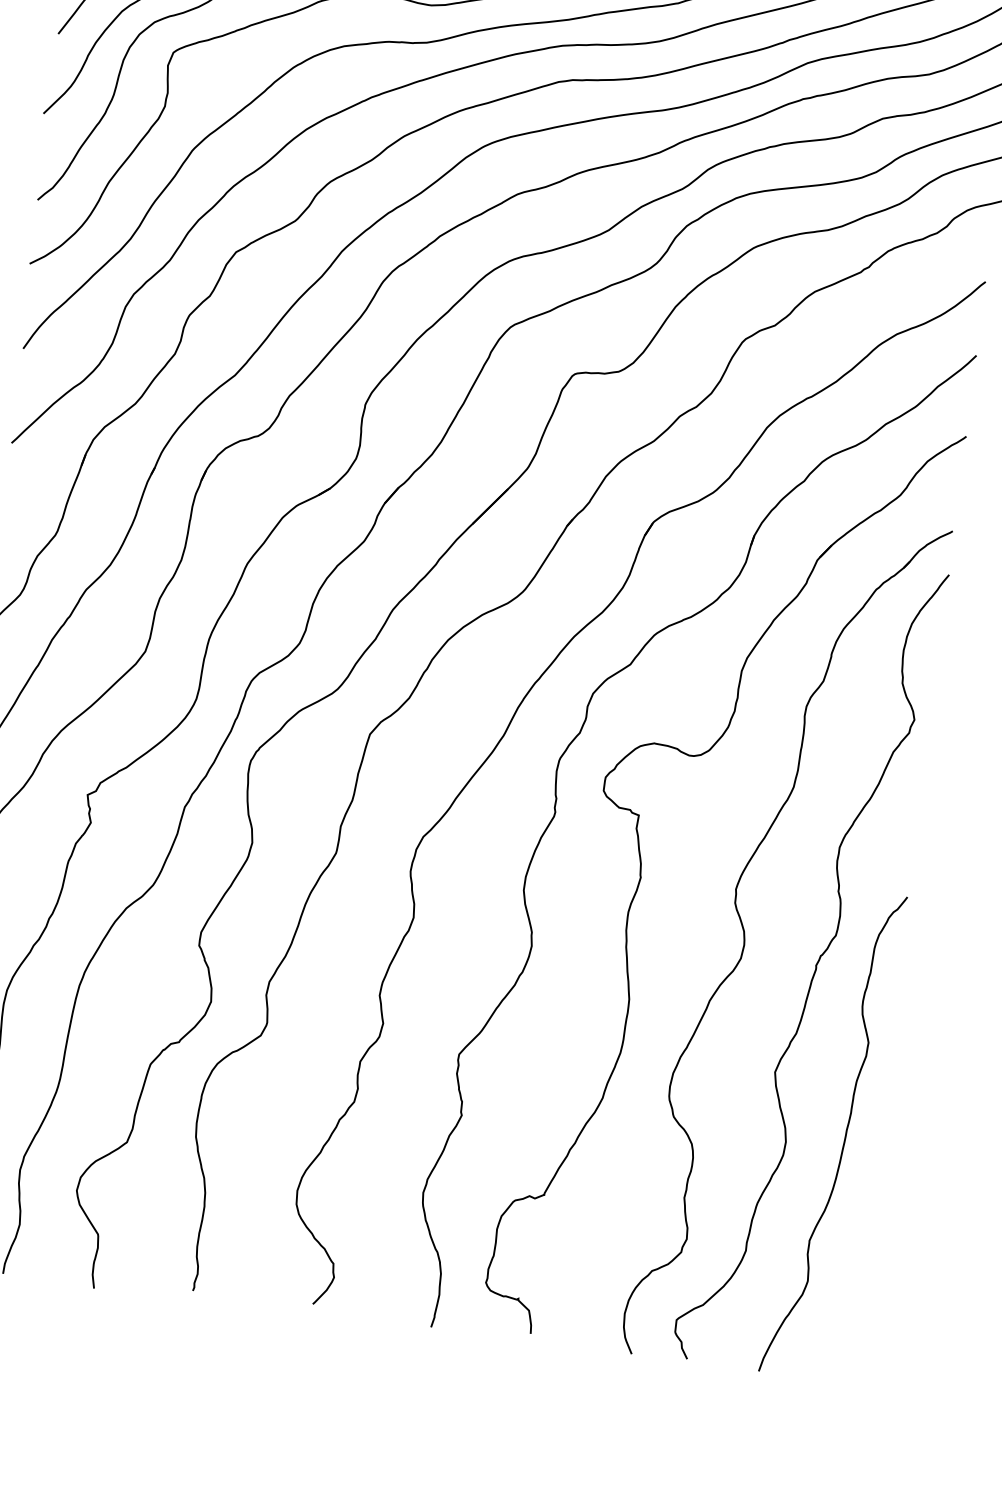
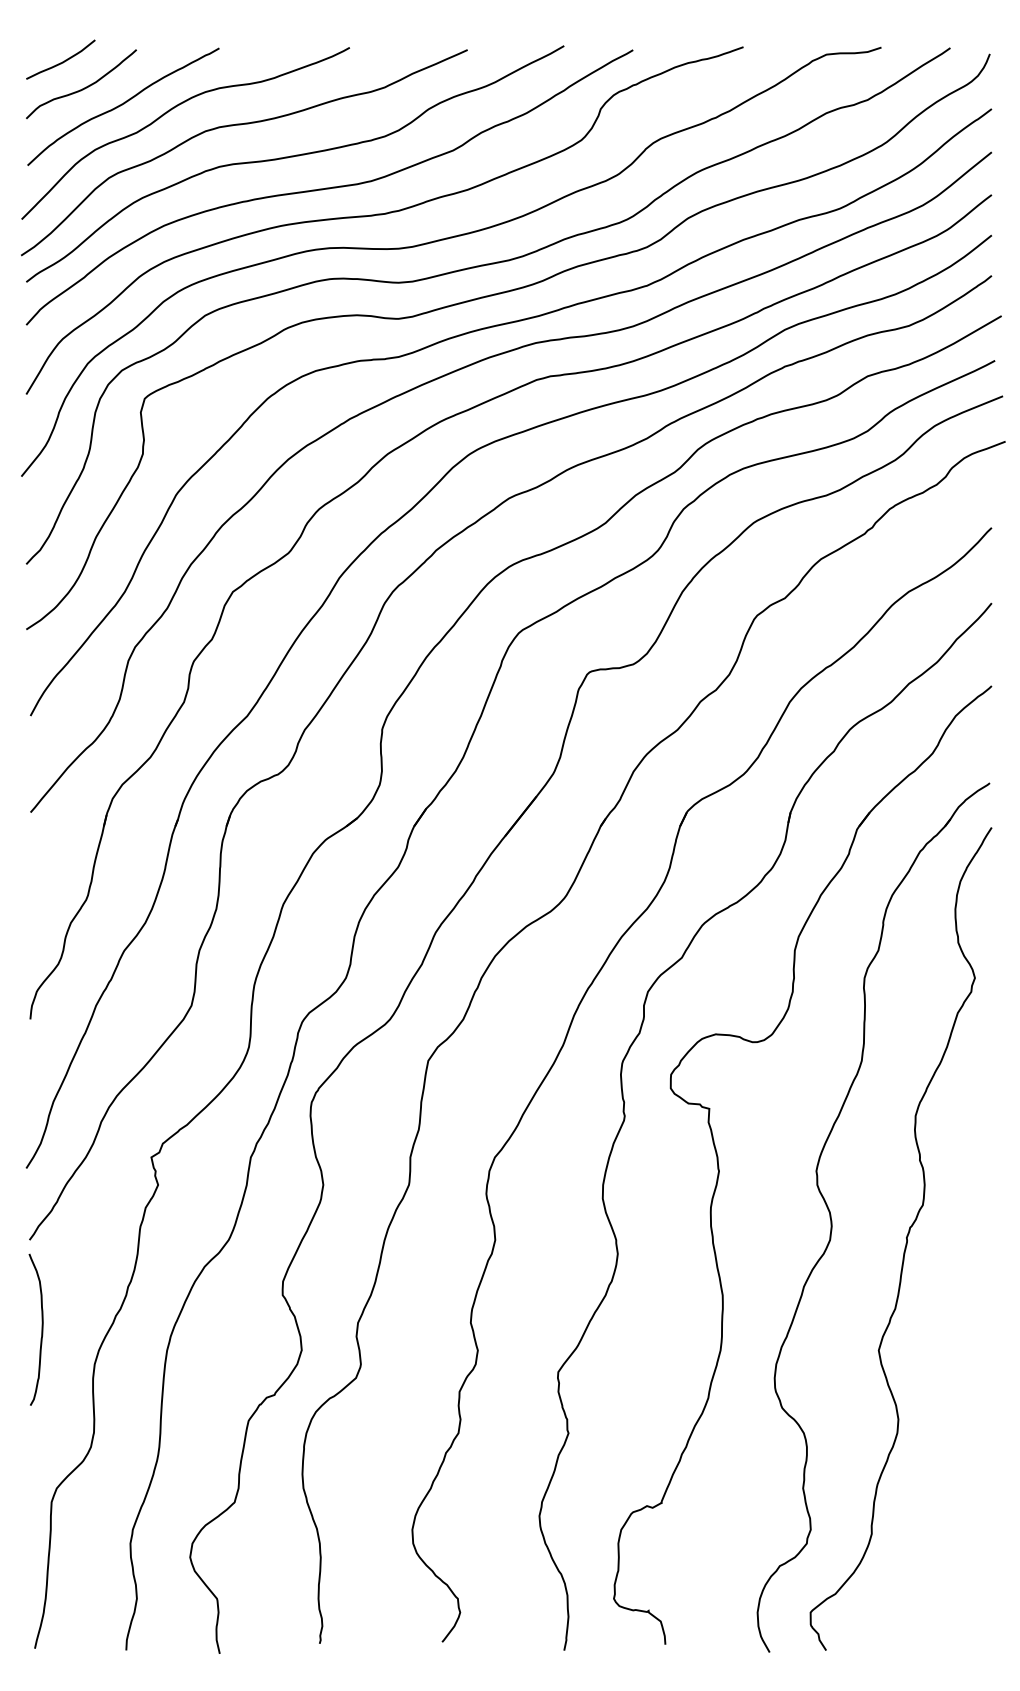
curve: (844, 1138) -> (956, 1408), removed

